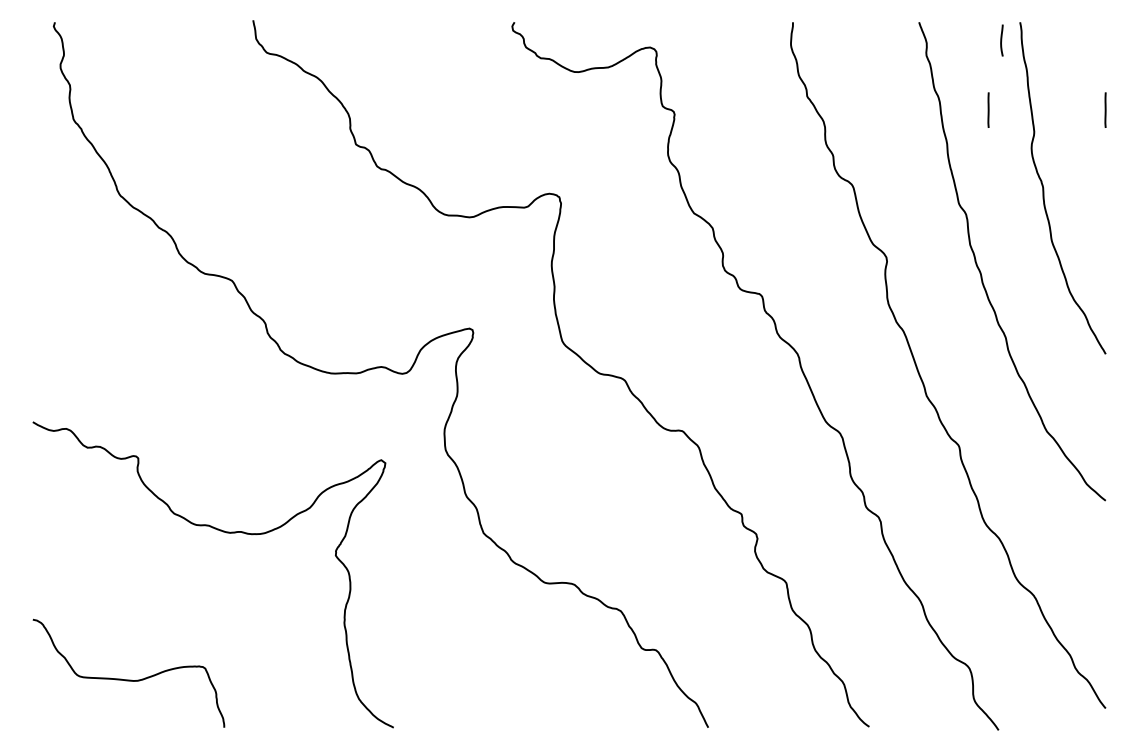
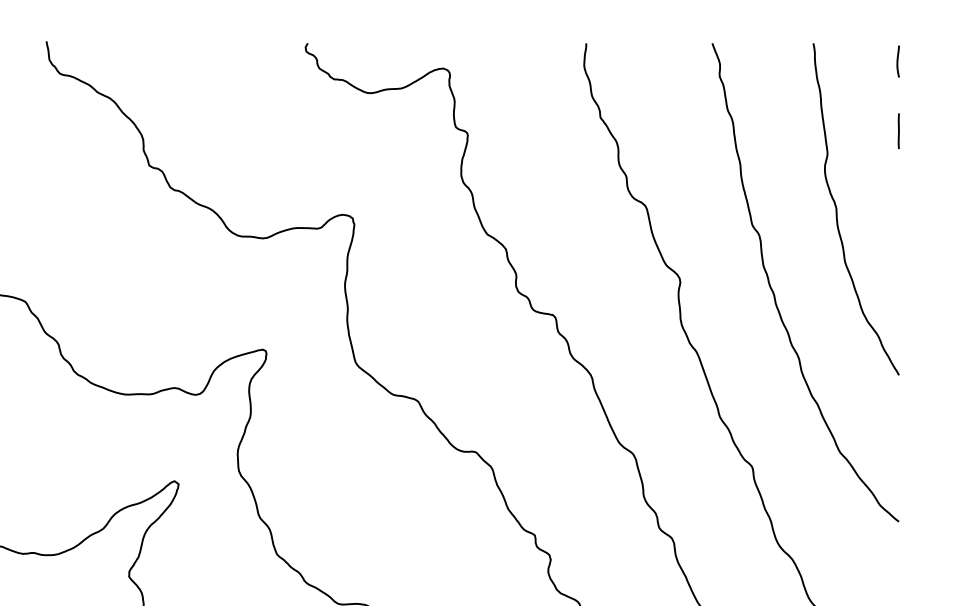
line: (1001, 40) -> (897, 61), moved
line: (988, 109) -> (781, 130), removed

